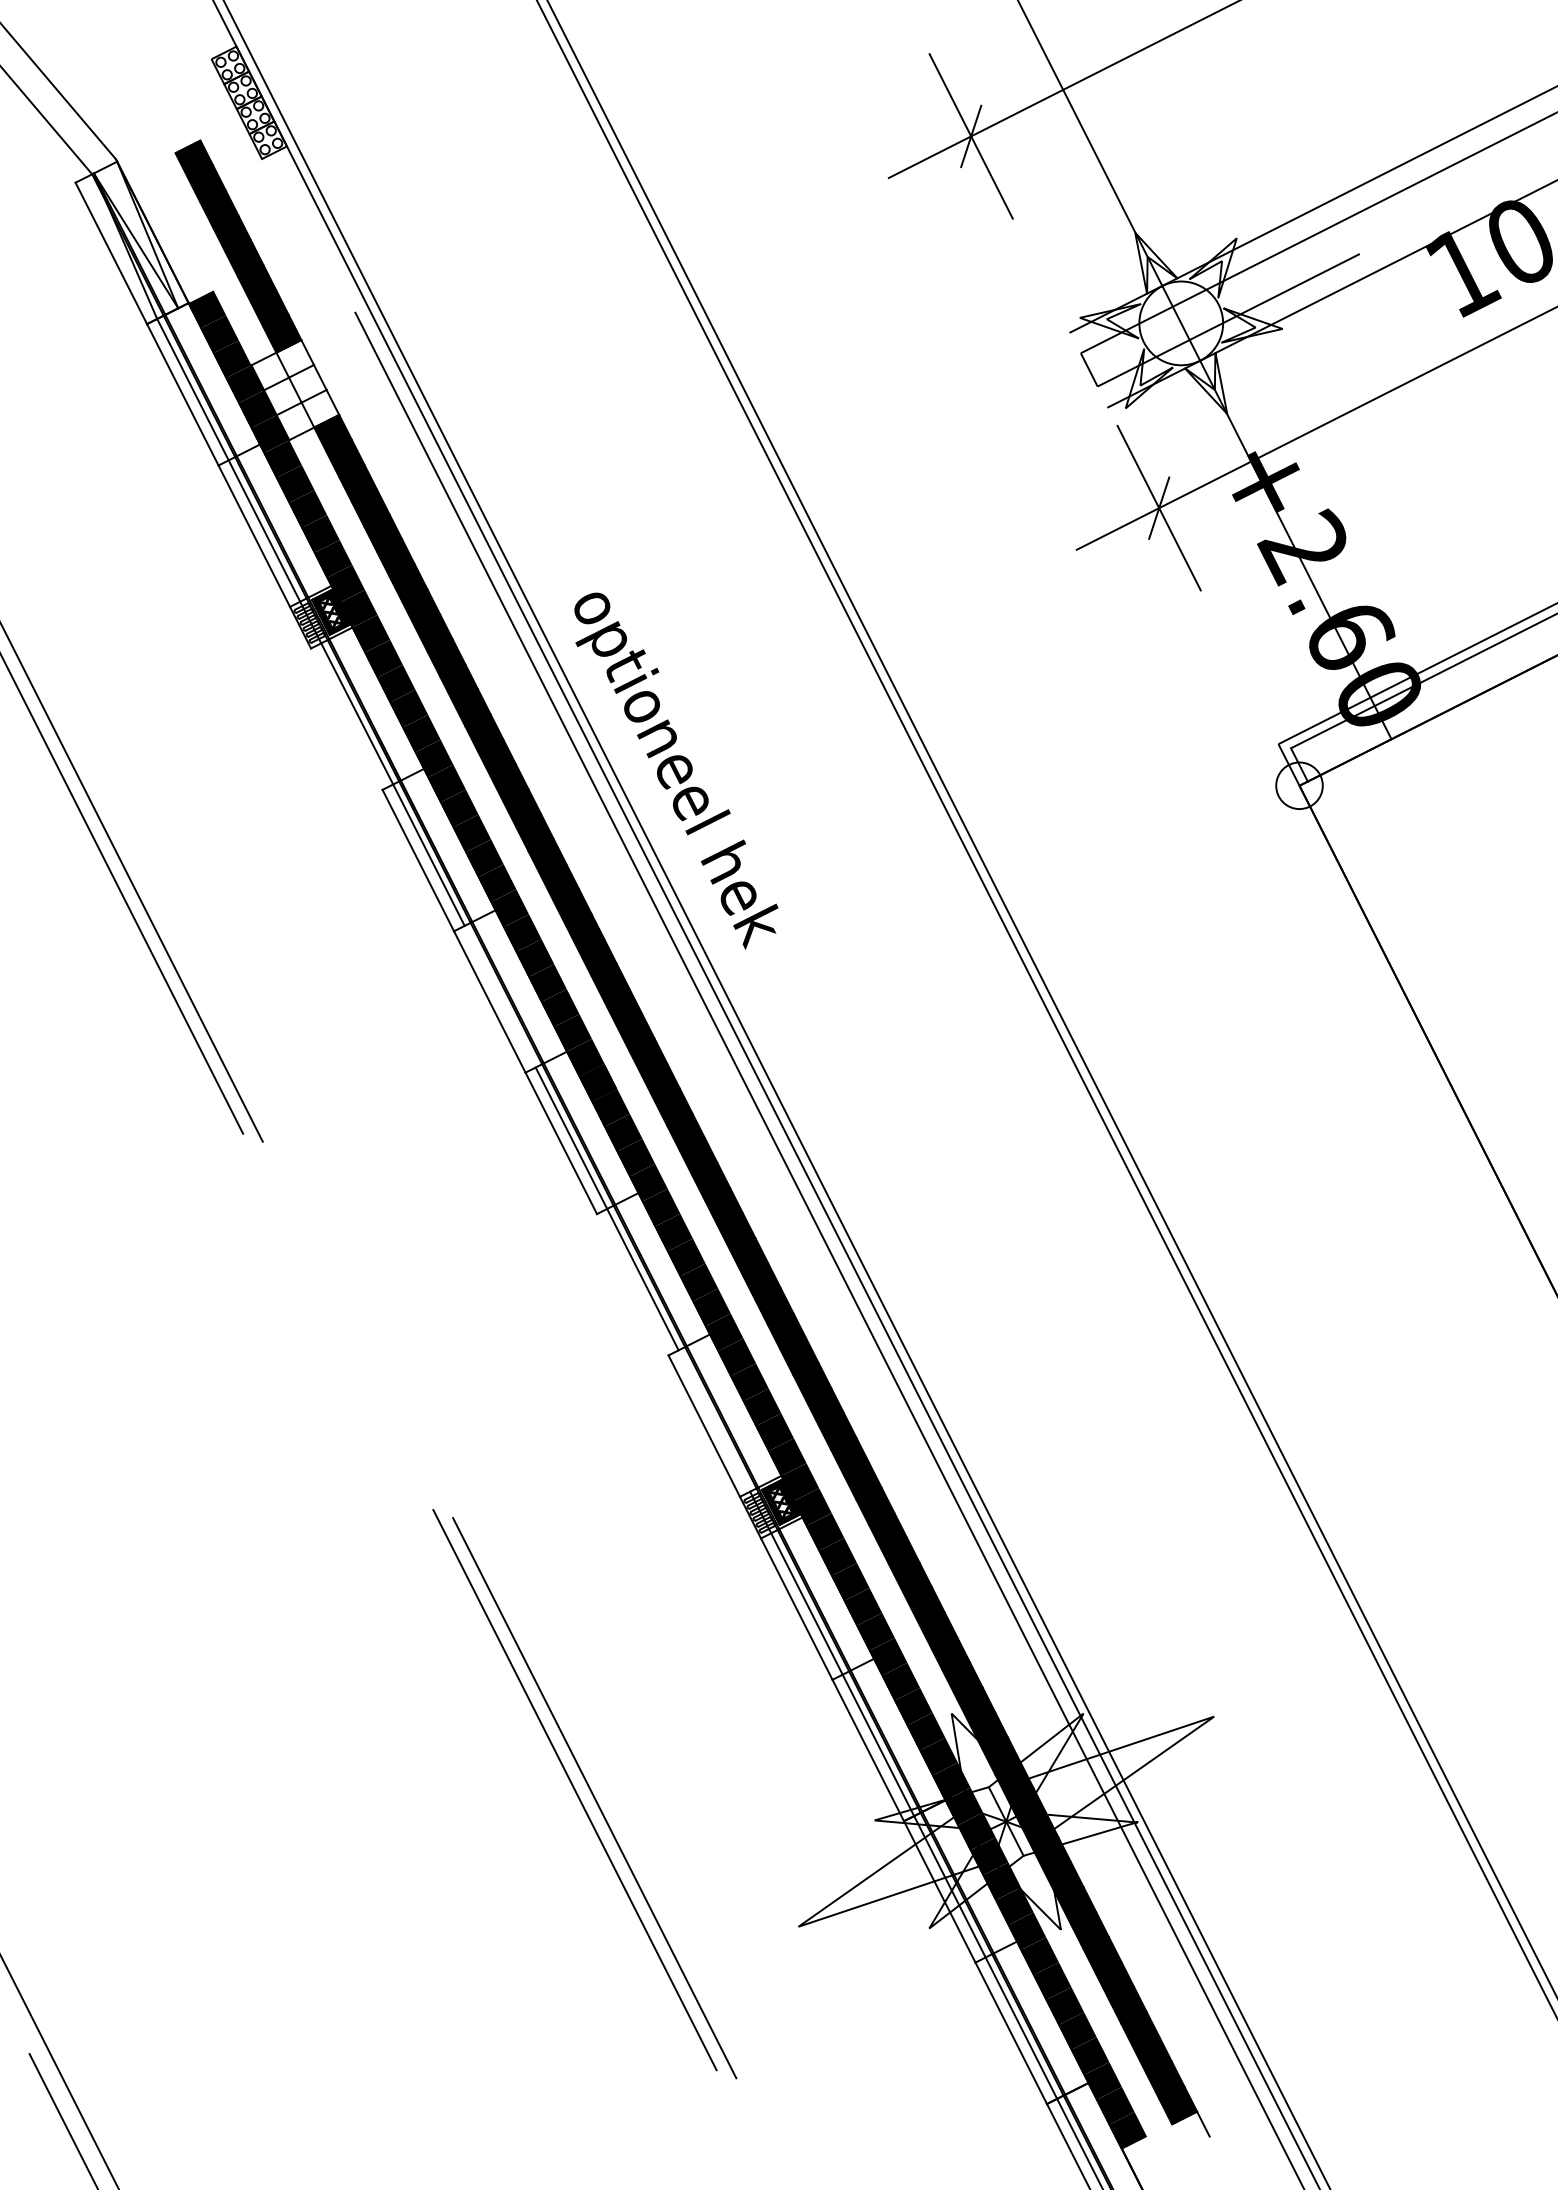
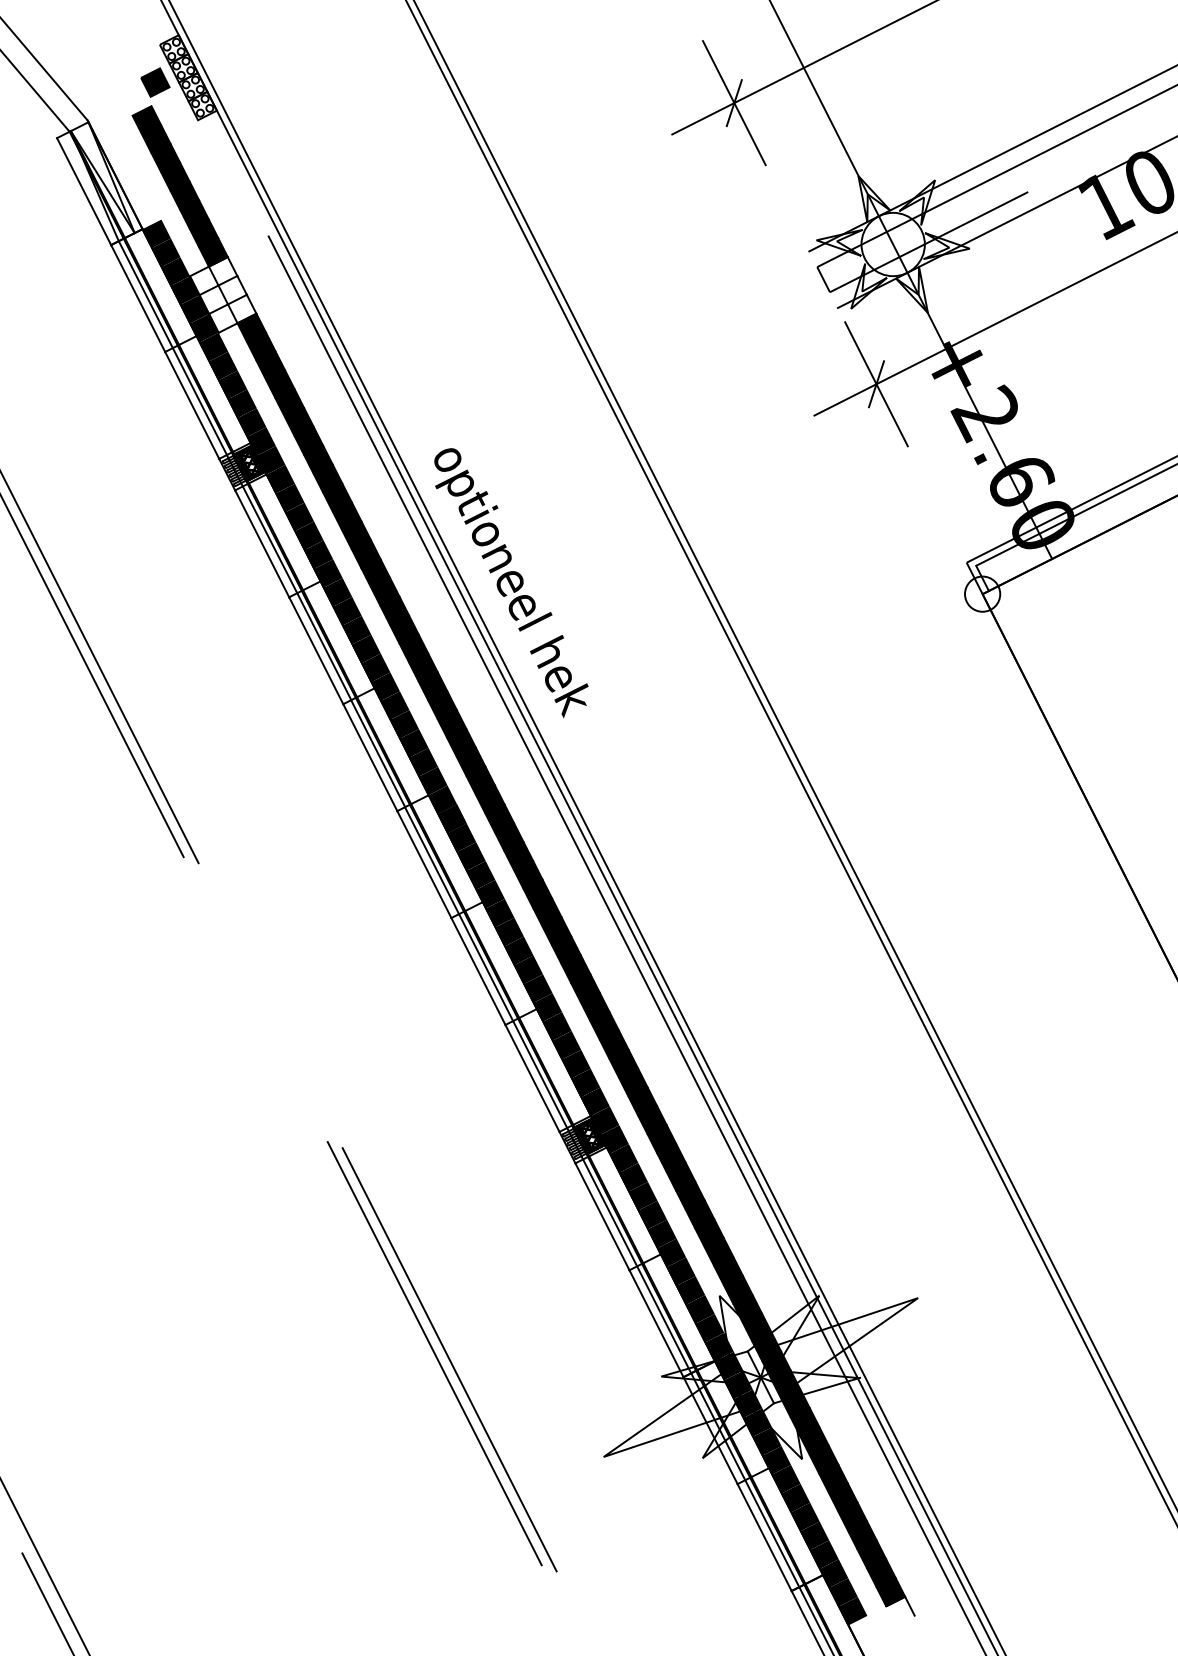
part: (205, 108) -> (155, 82), added
line: (346, 718) -> (261, 543), added
line: (499, 996) -> (377, 753), added
line: (632, 1284) -> (478, 971), added
line: (714, 1420) -> (540, 1074), added

